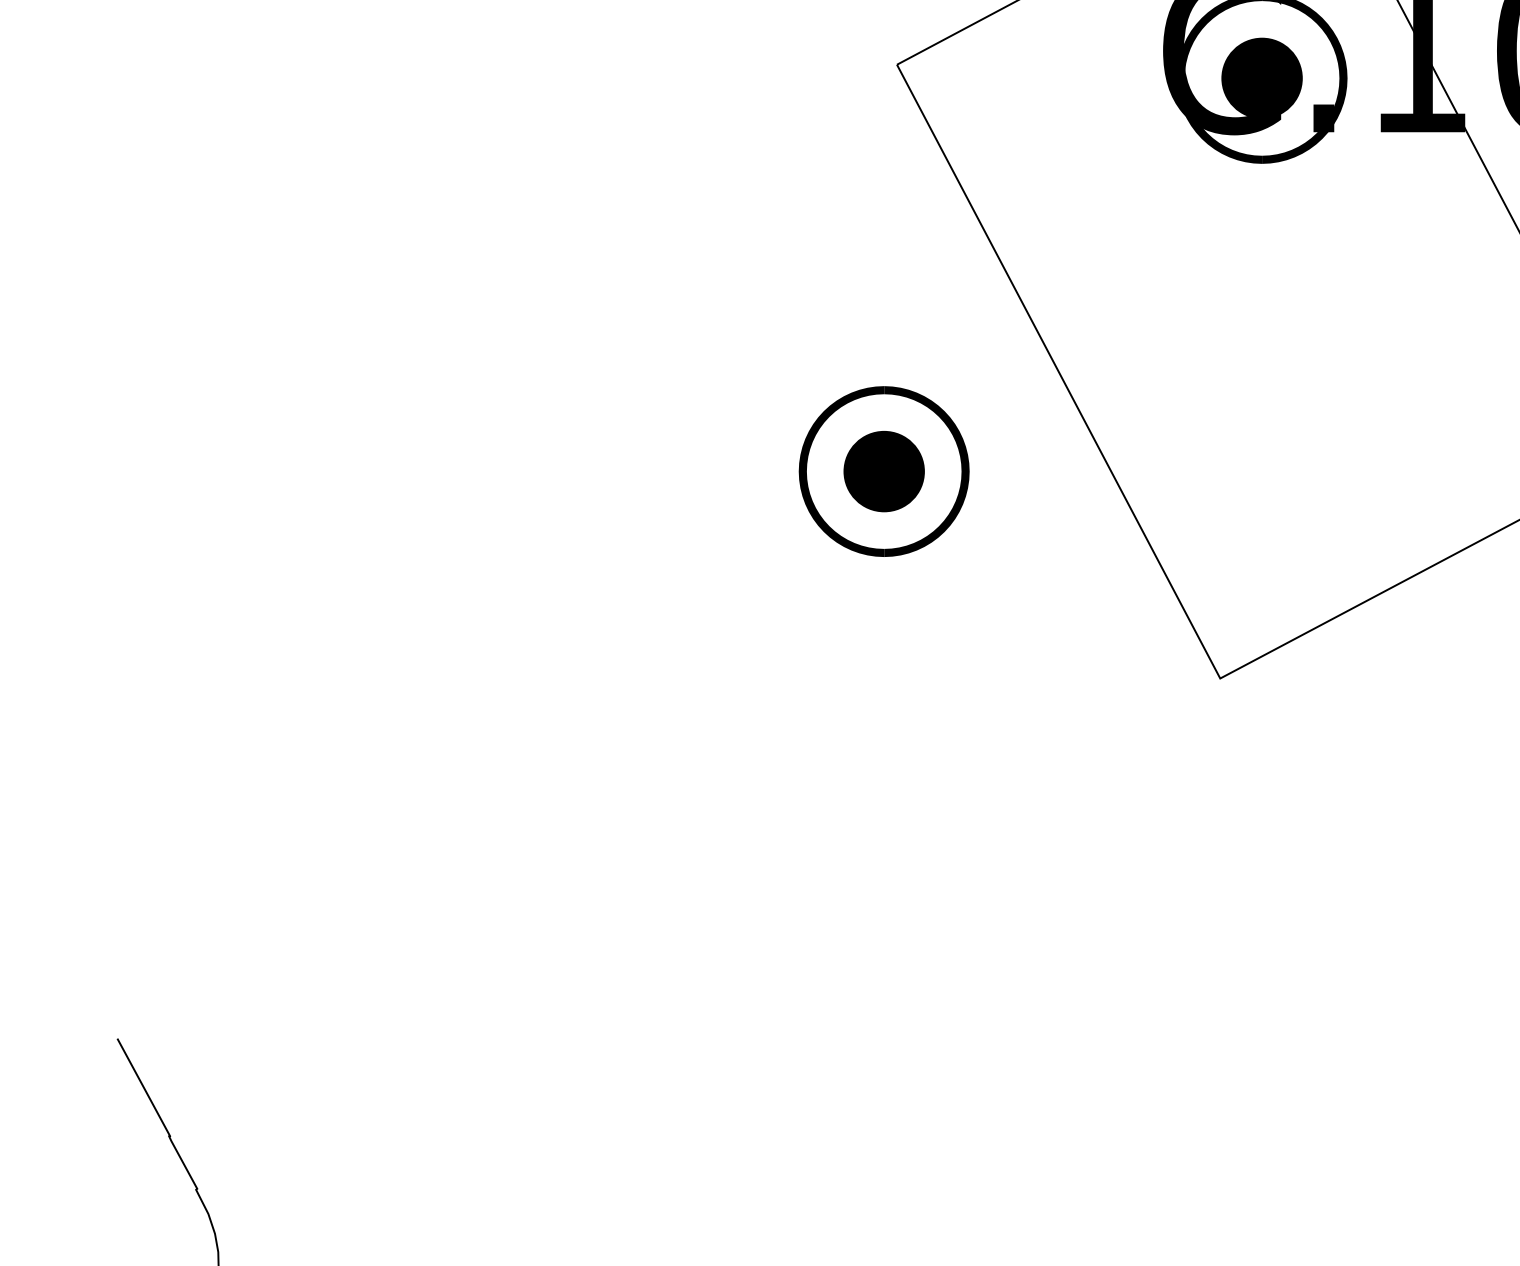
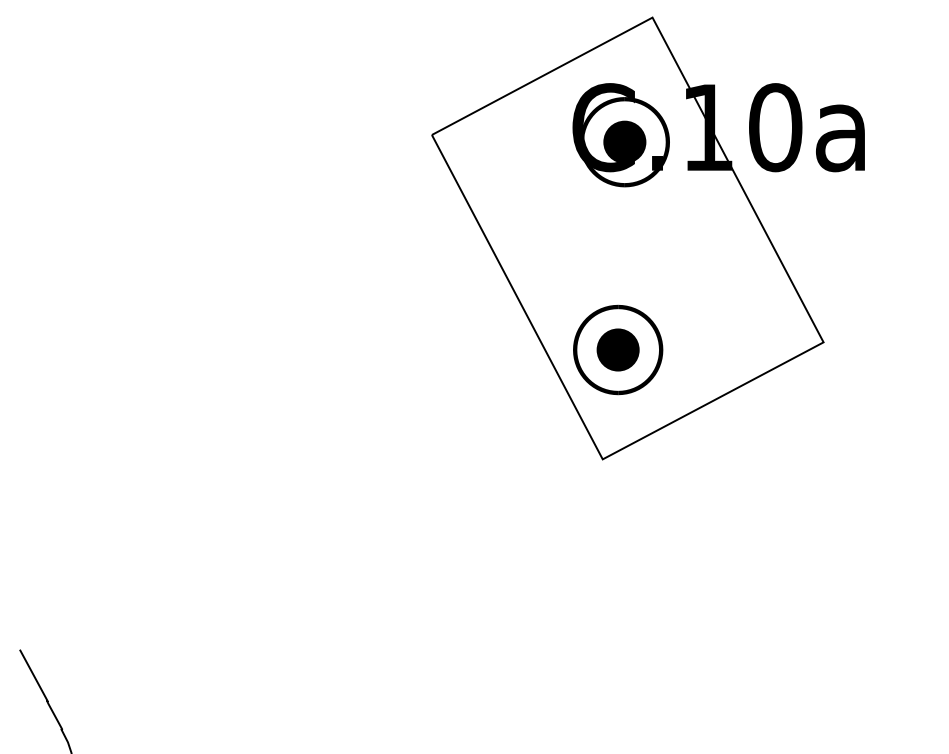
part: (884, 470) -> (618, 349), moved

